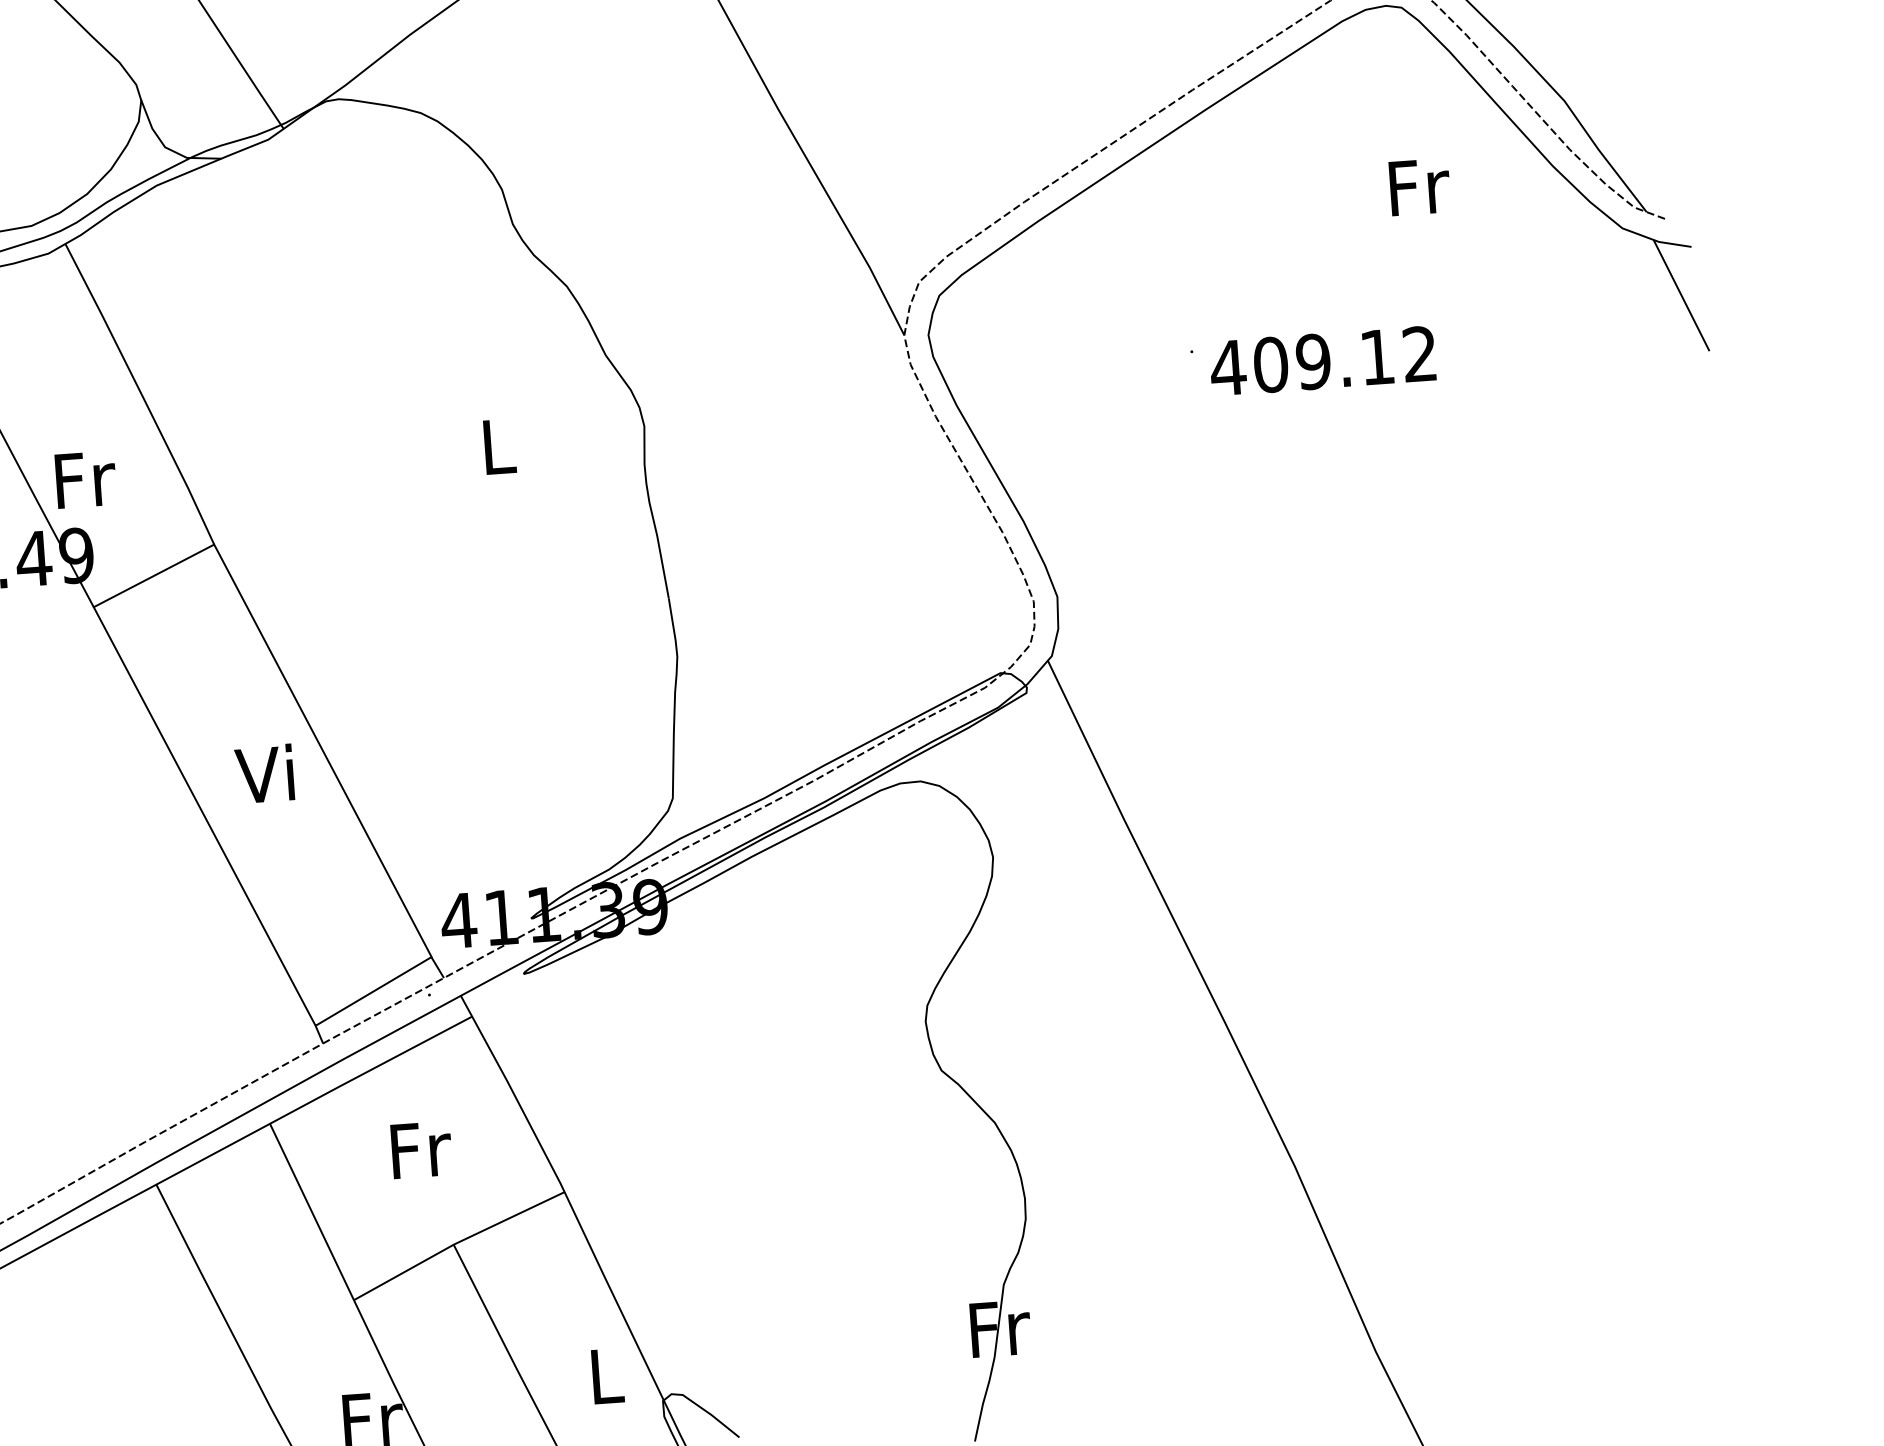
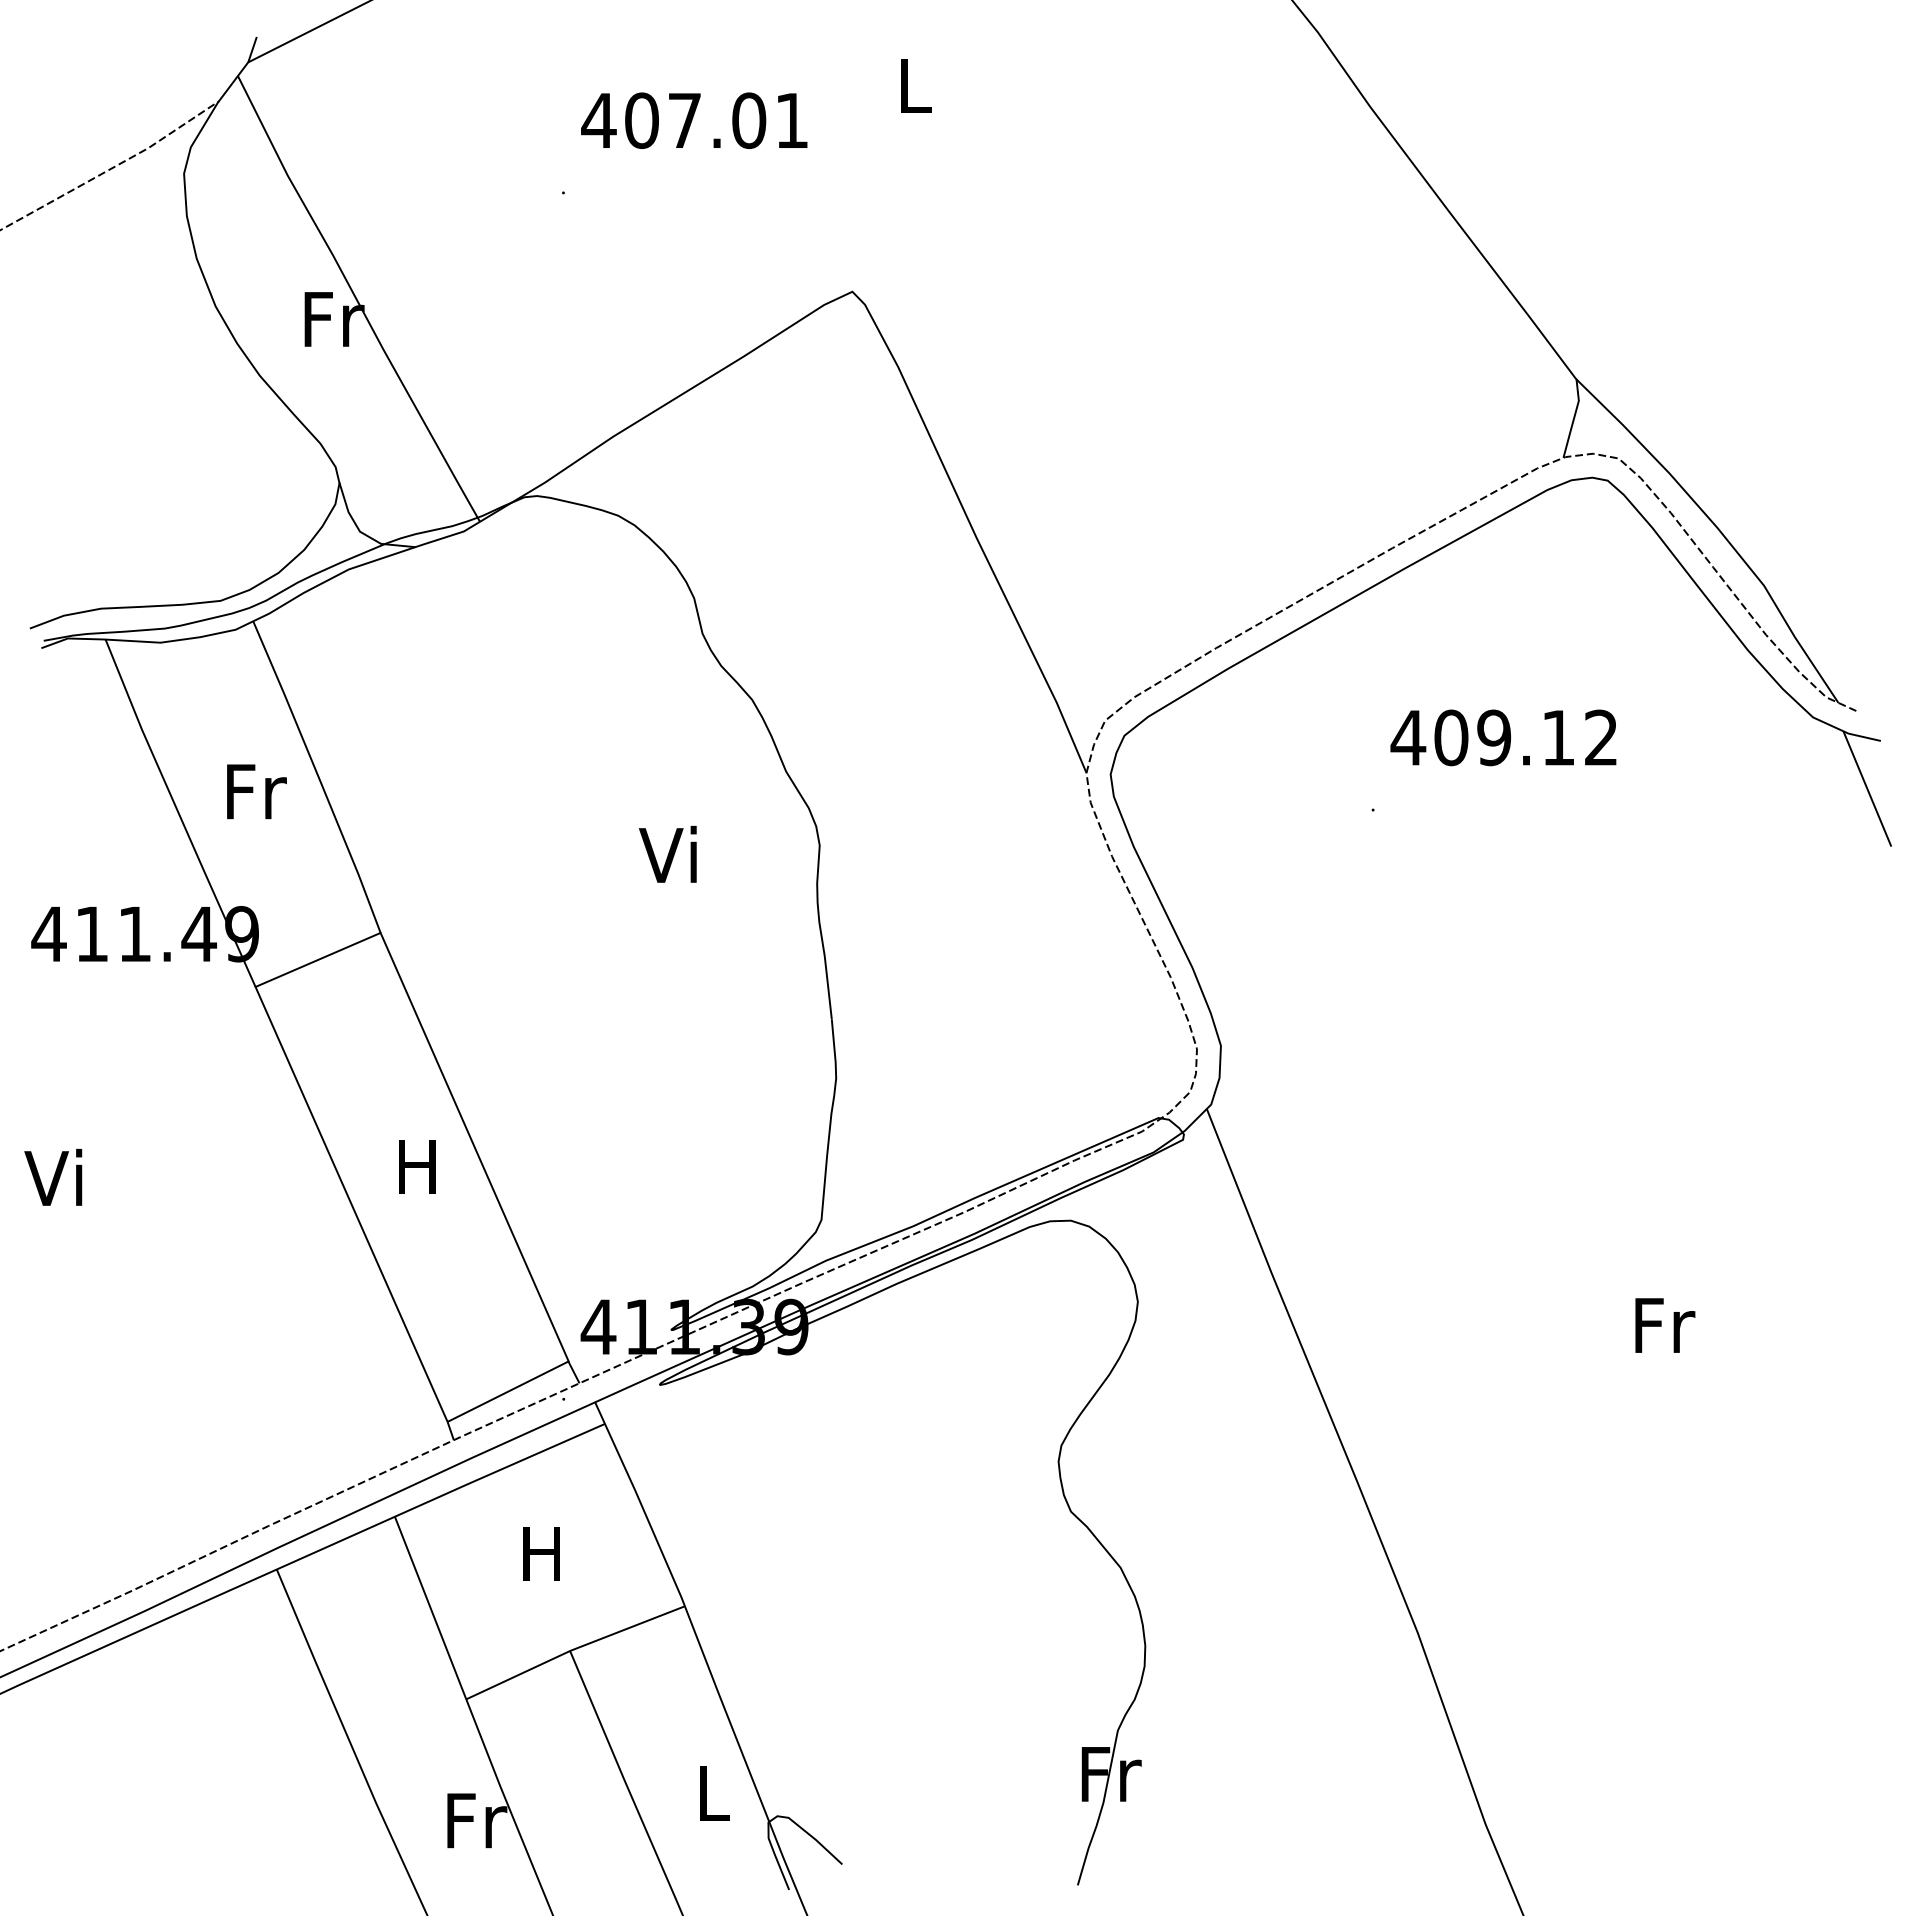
text: (1420, 186) -> (1665, 1325), moved
text: (1322, 360) -> (1503, 737), moved
text: (493, 445) -> (667, 853), L -> Vi
text: (85, 479) -> (256, 791), moved
text: (264, 773) -> (414, 1165), Vi -> H
text: (421, 1149) -> (544, 1553), Fr -> H

